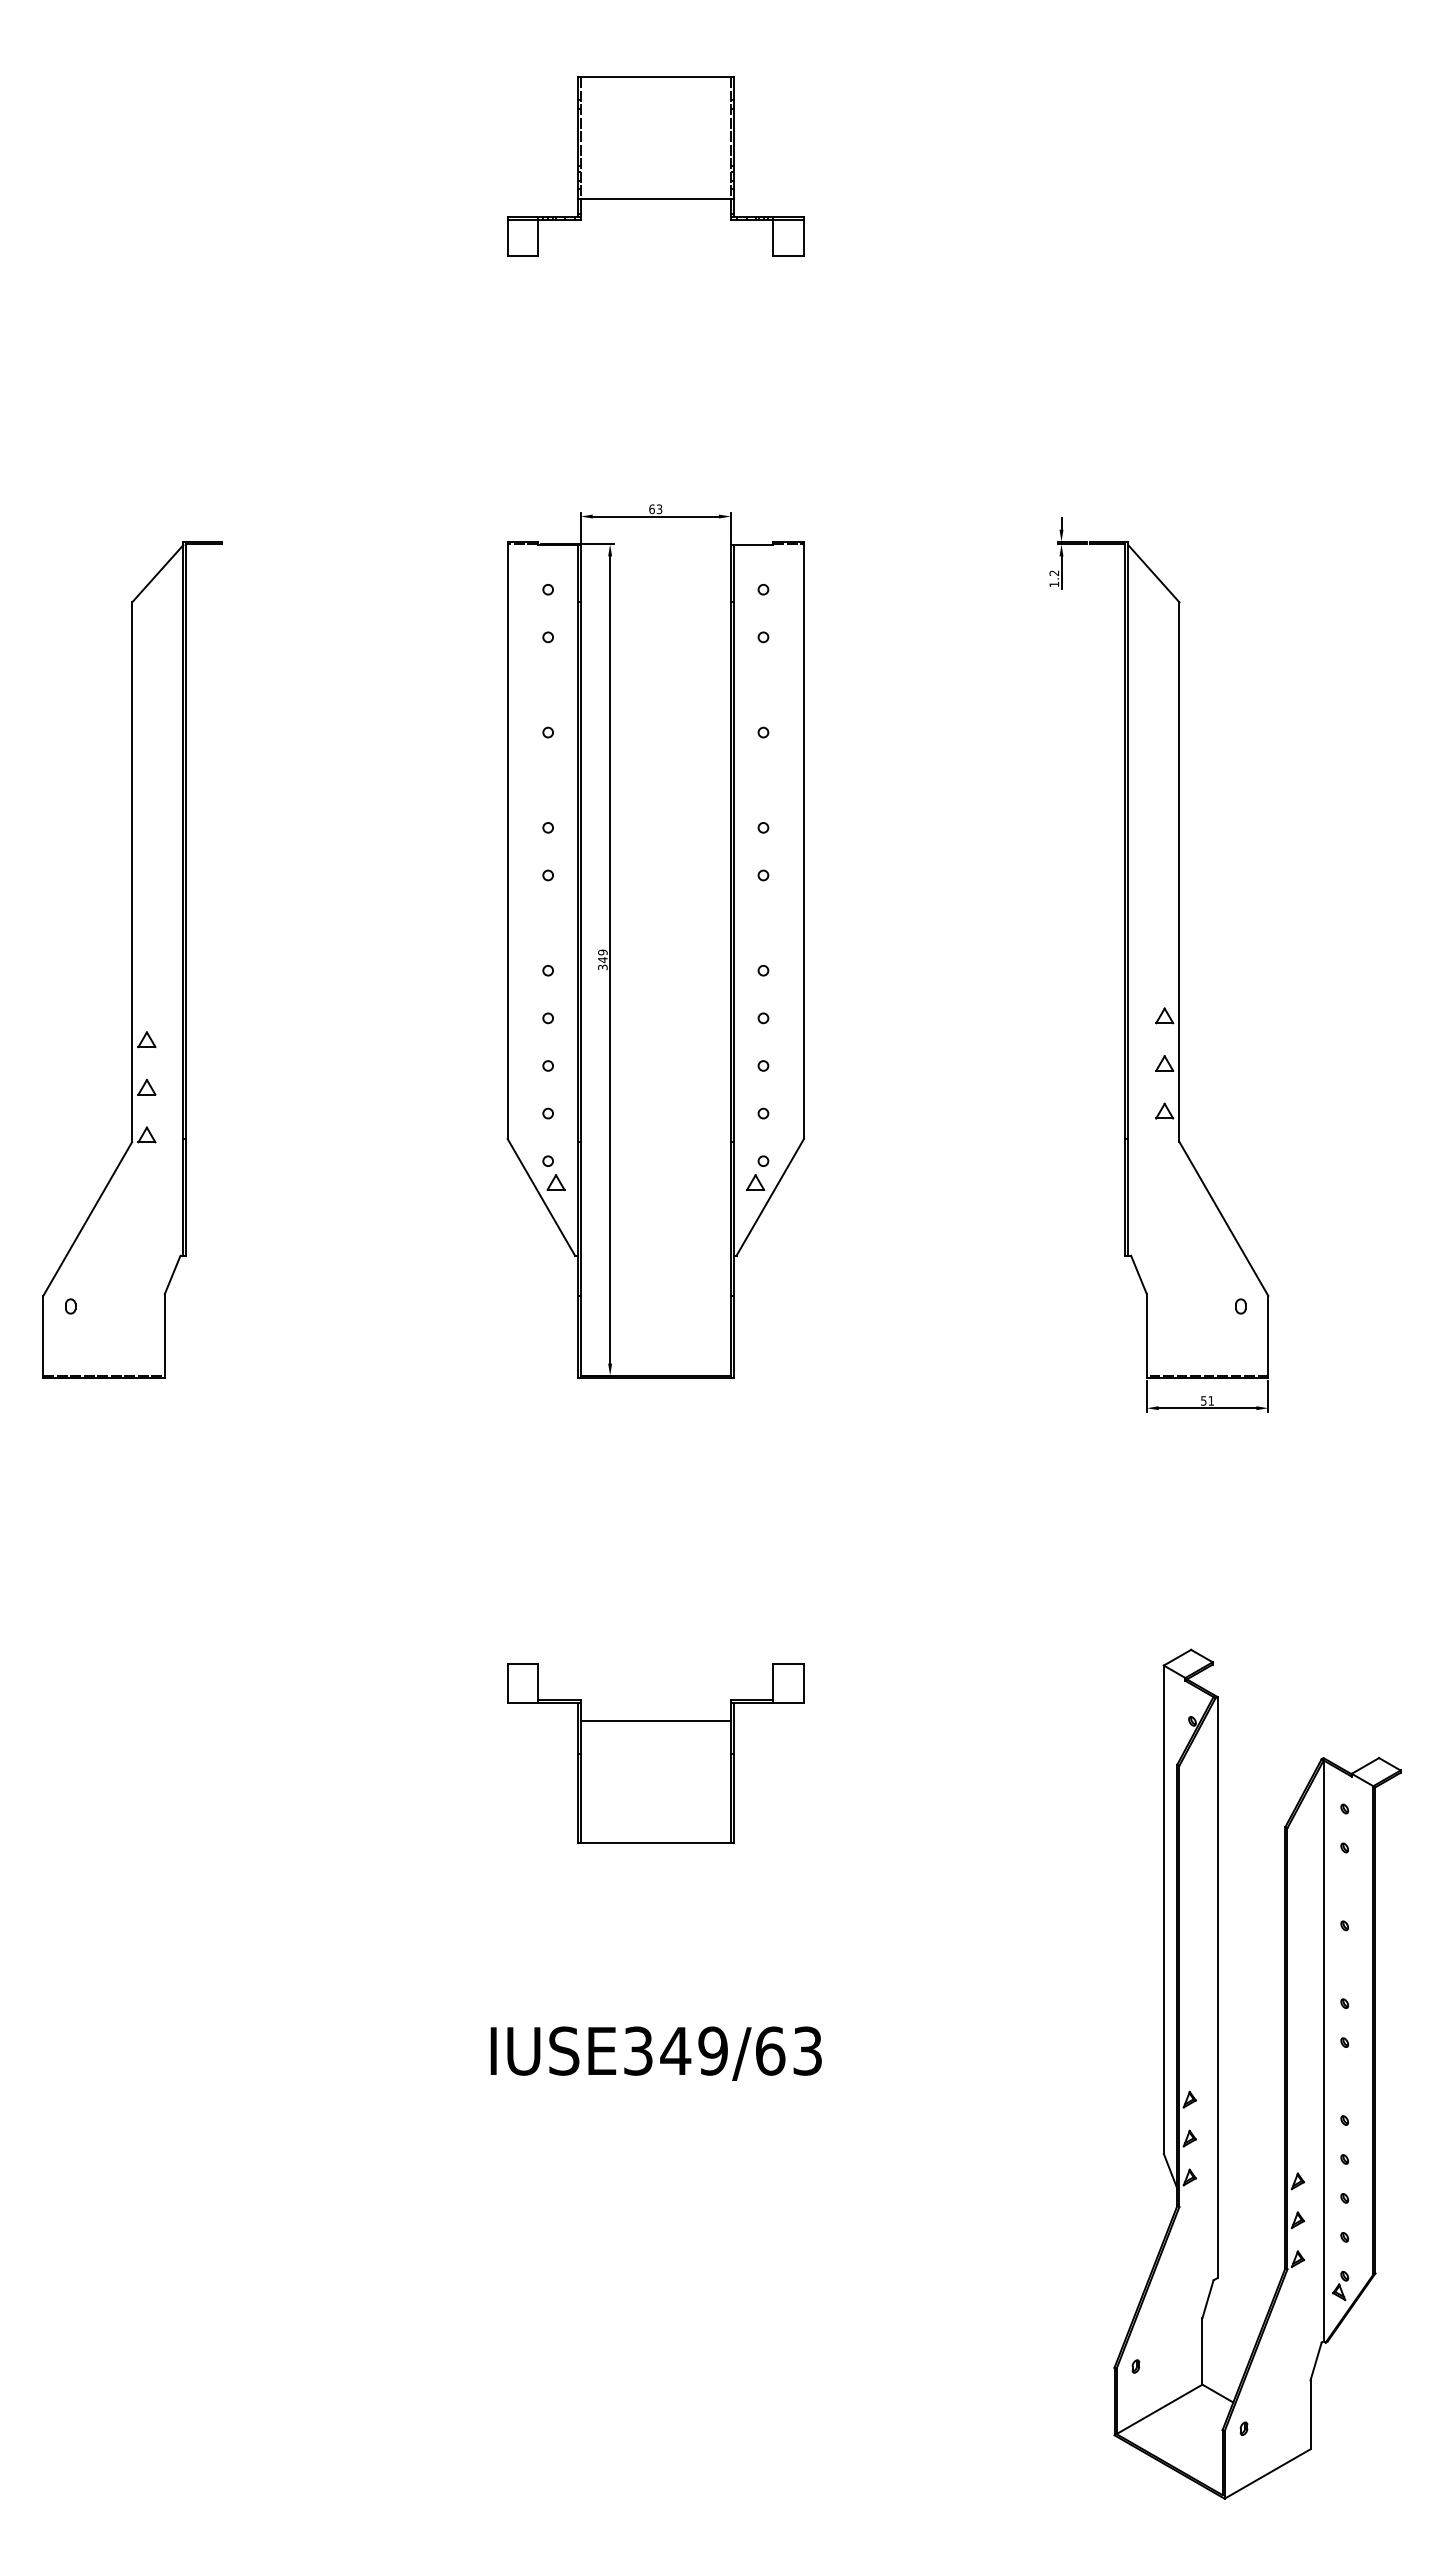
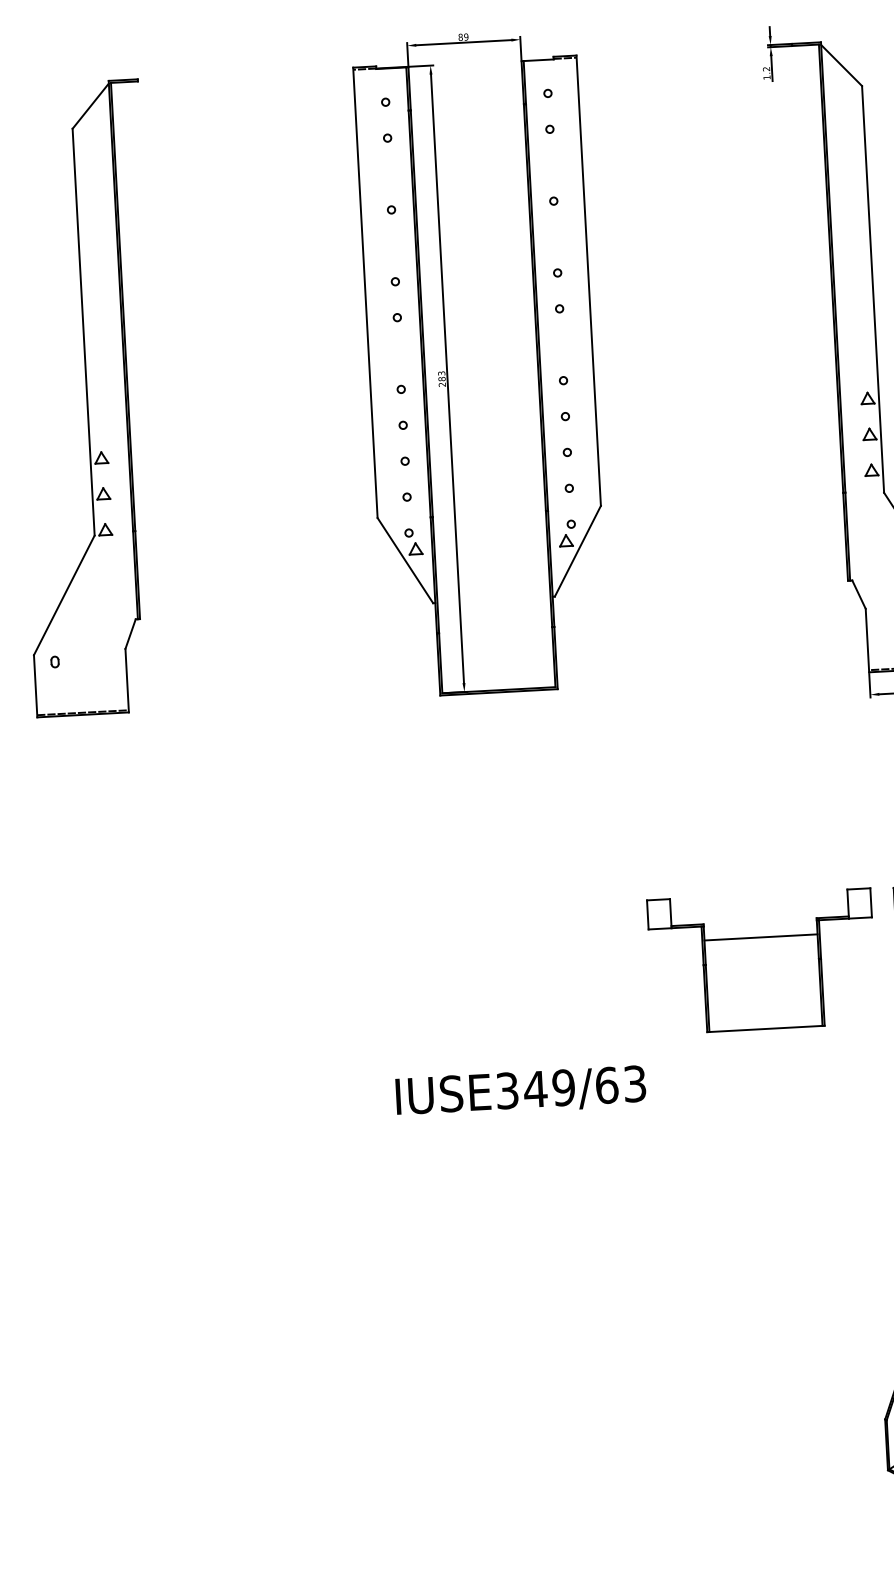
text: (655, 508) -> (463, 36), 63 -> 89
text: (602, 959) -> (441, 378), 349 -> 283
part: (655, 1753) -> (762, 961), moved
text: (655, 2053) -> (520, 1091), moved

